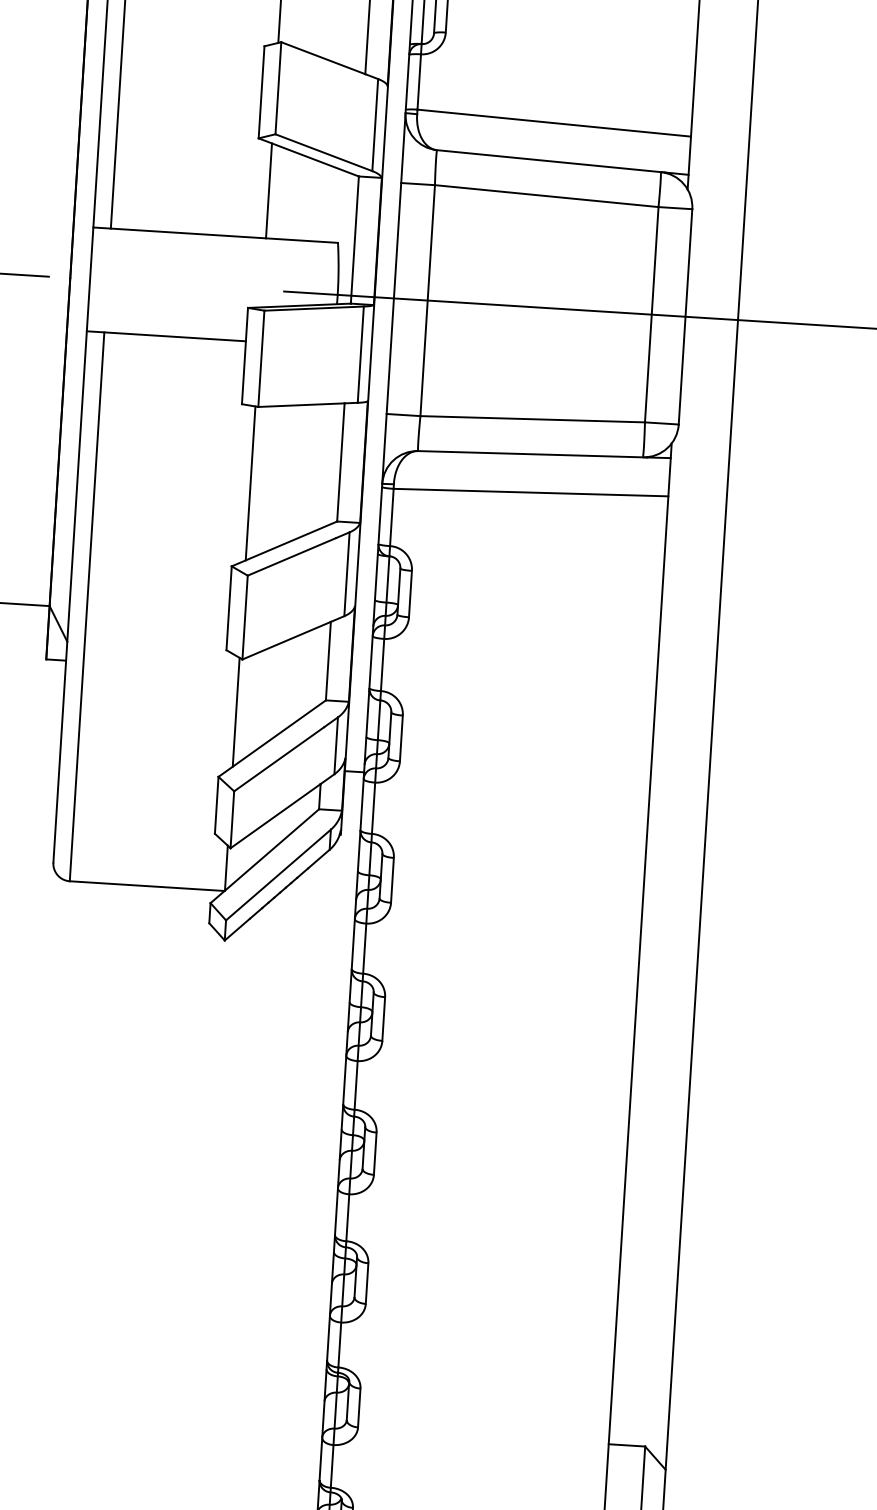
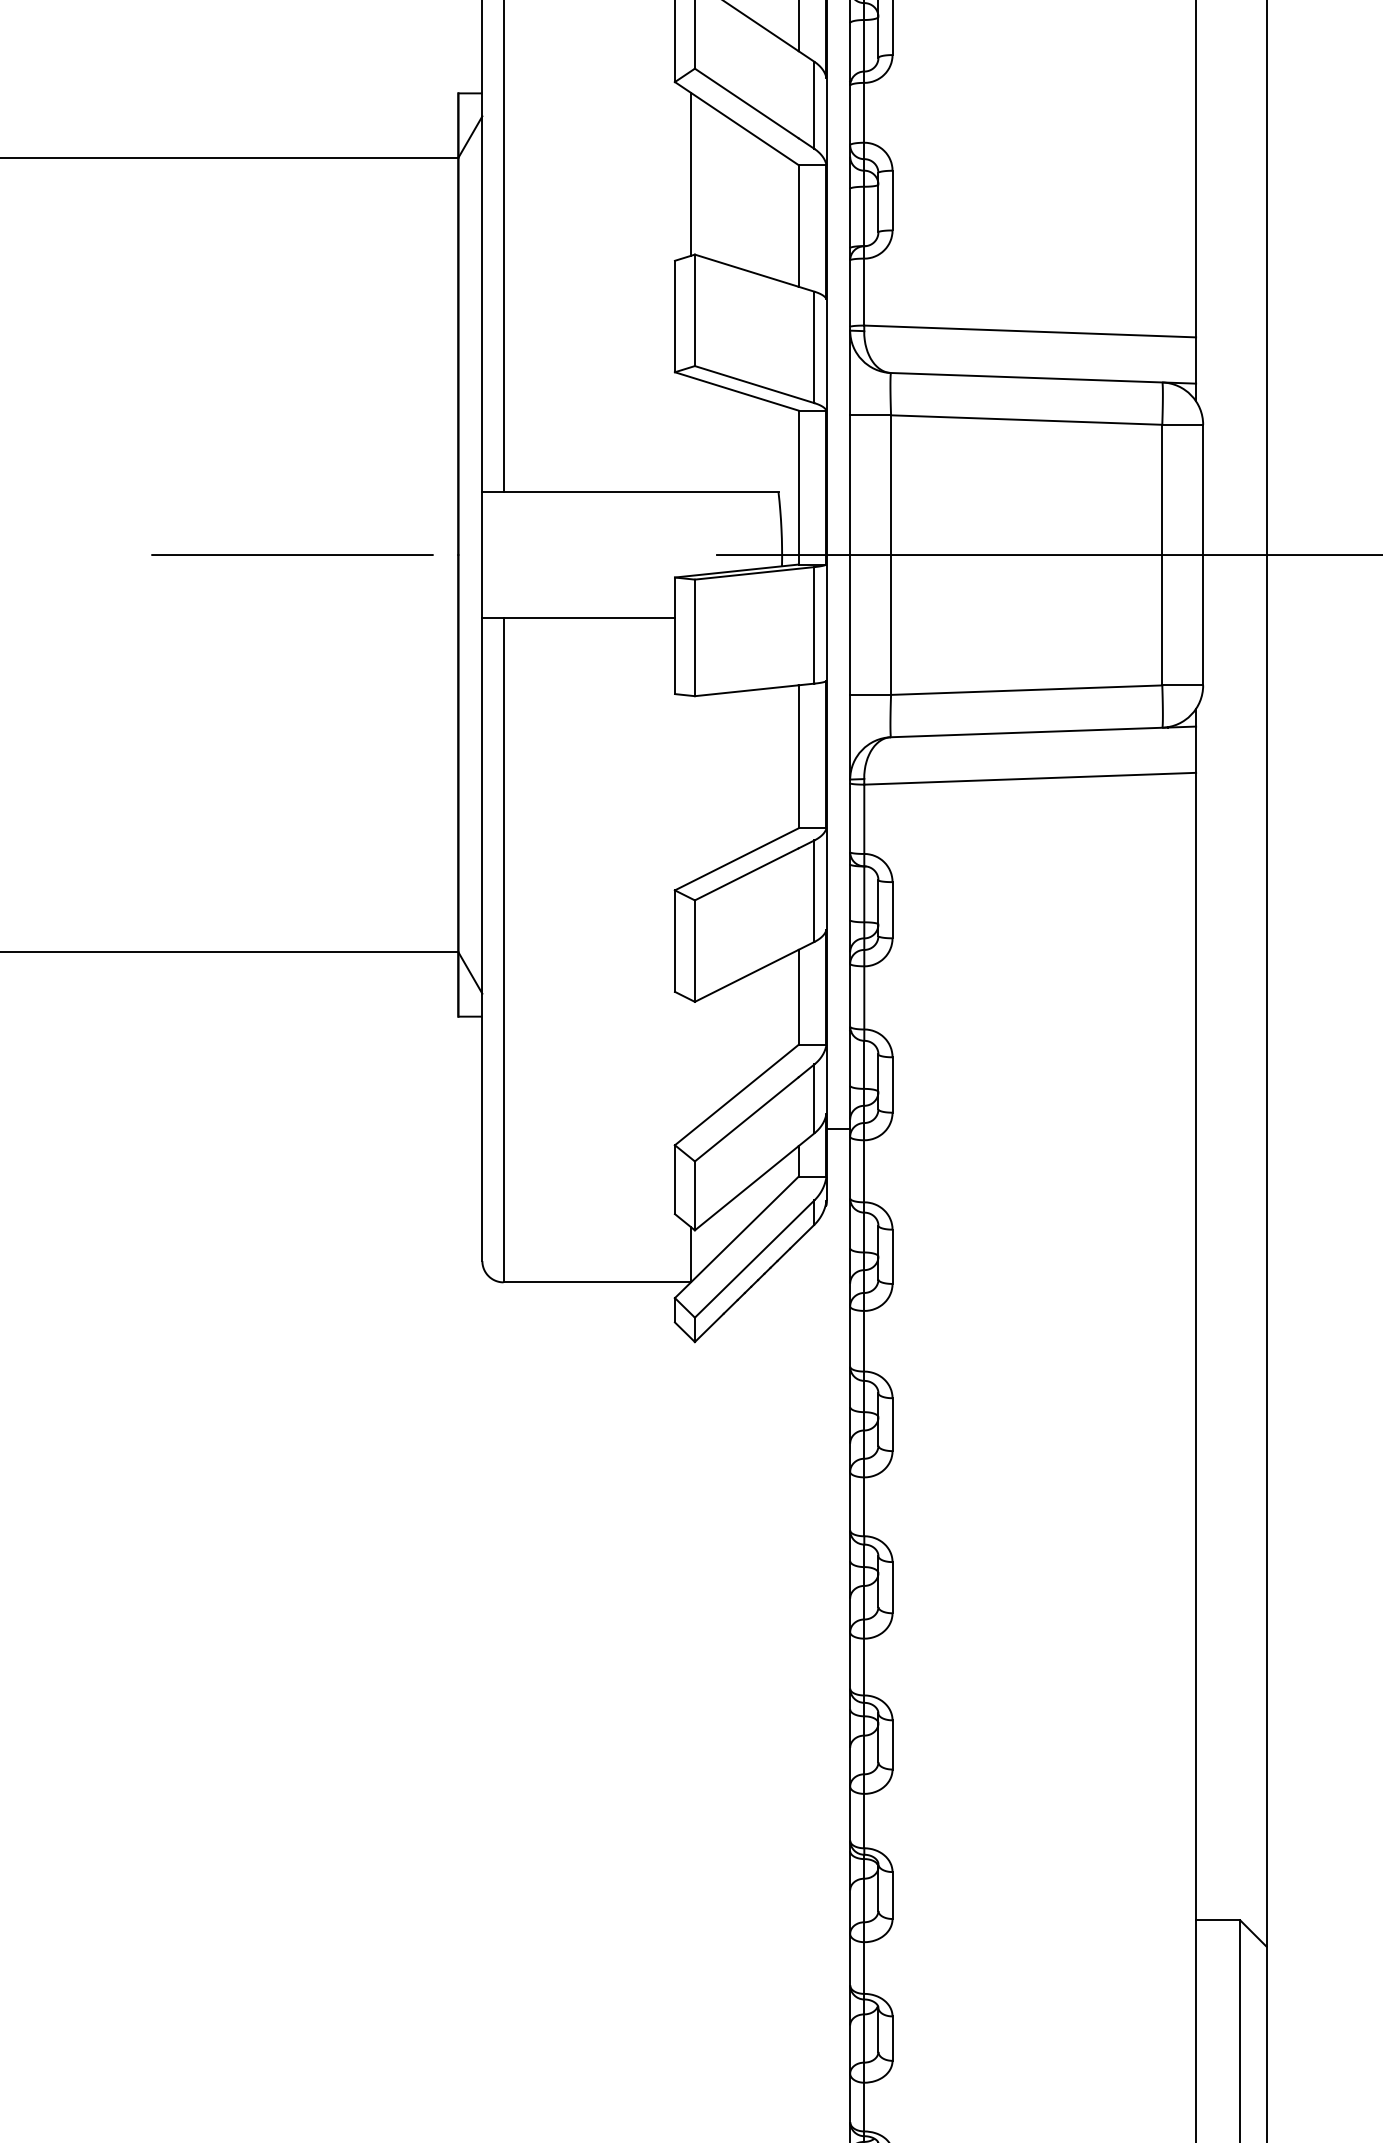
line: (269, 190) -> (691, 434), removed
line: (250, 483) -> (691, 788), removed
line: (236, 711) -> (691, 1065), removed

